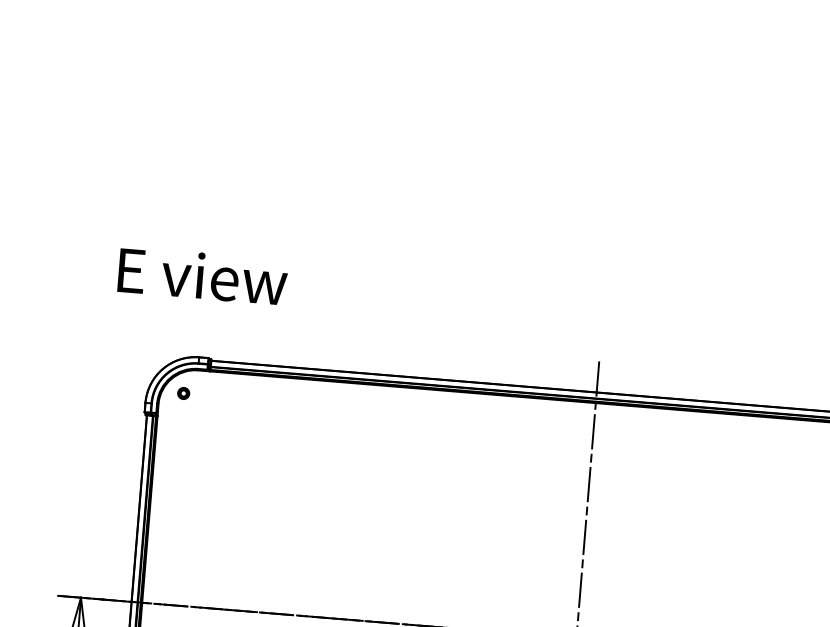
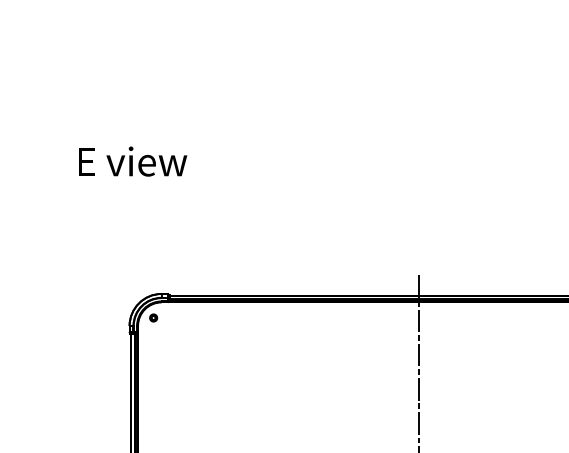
text: (204, 276) -> (133, 161), moved

